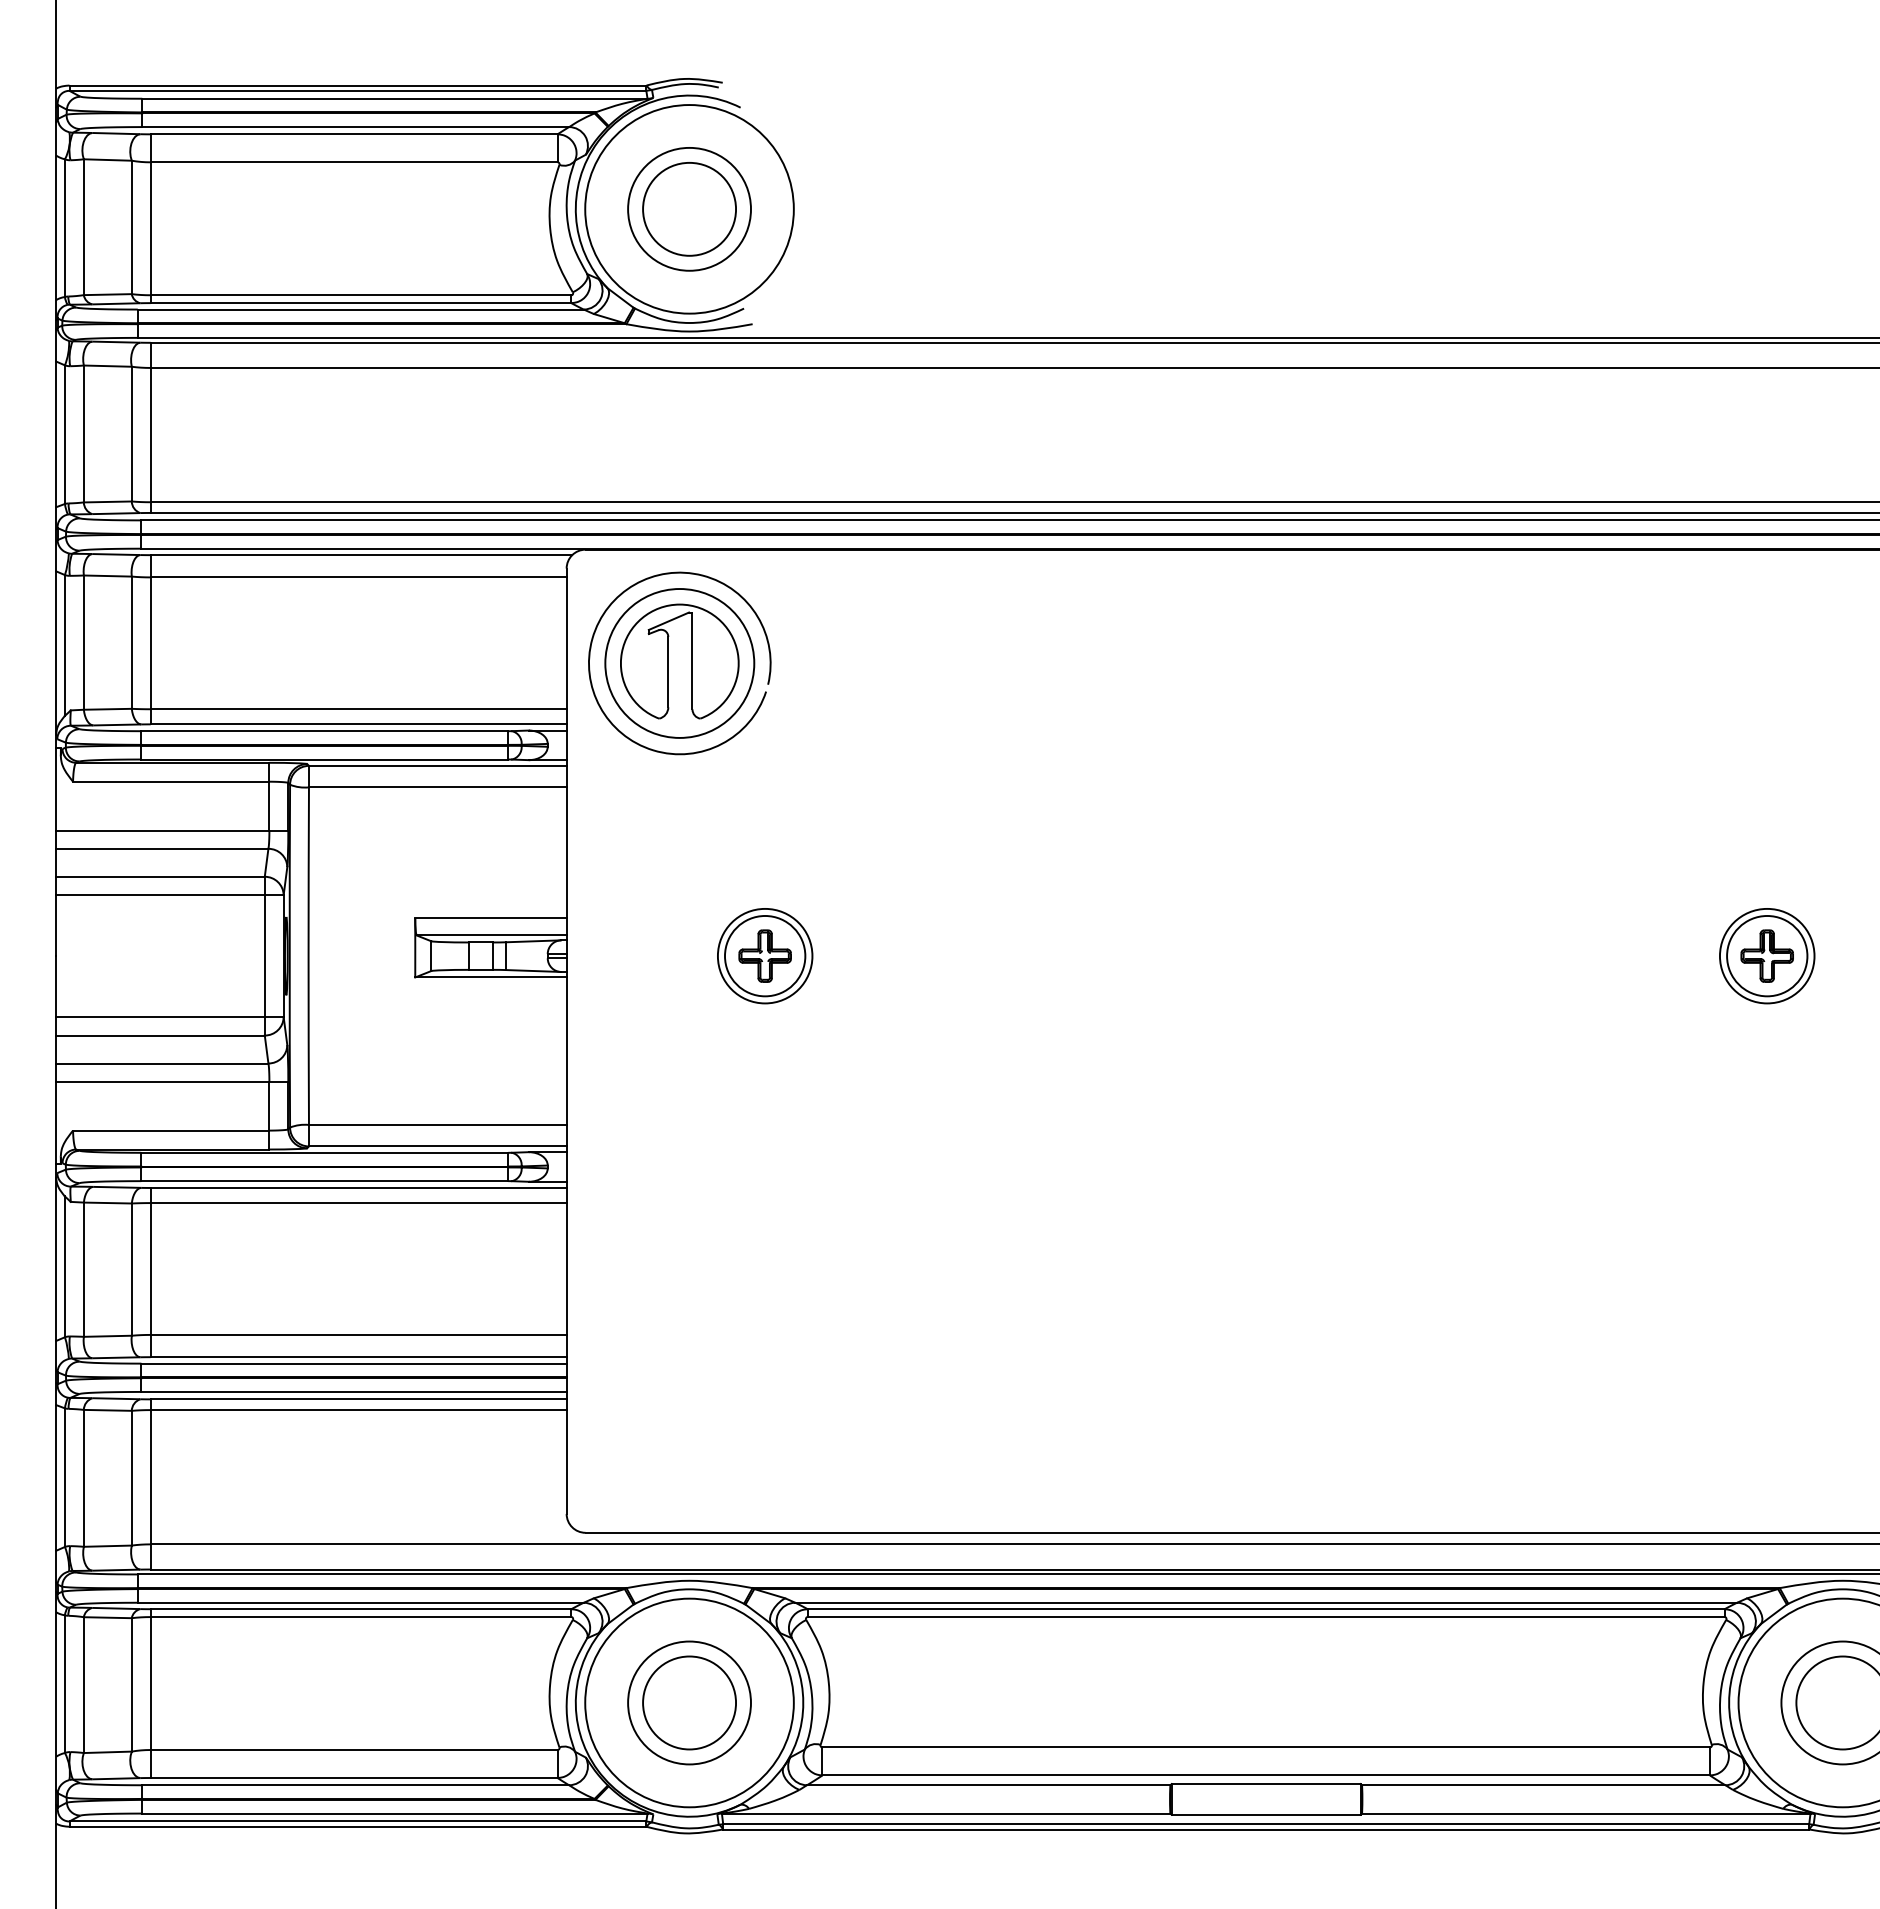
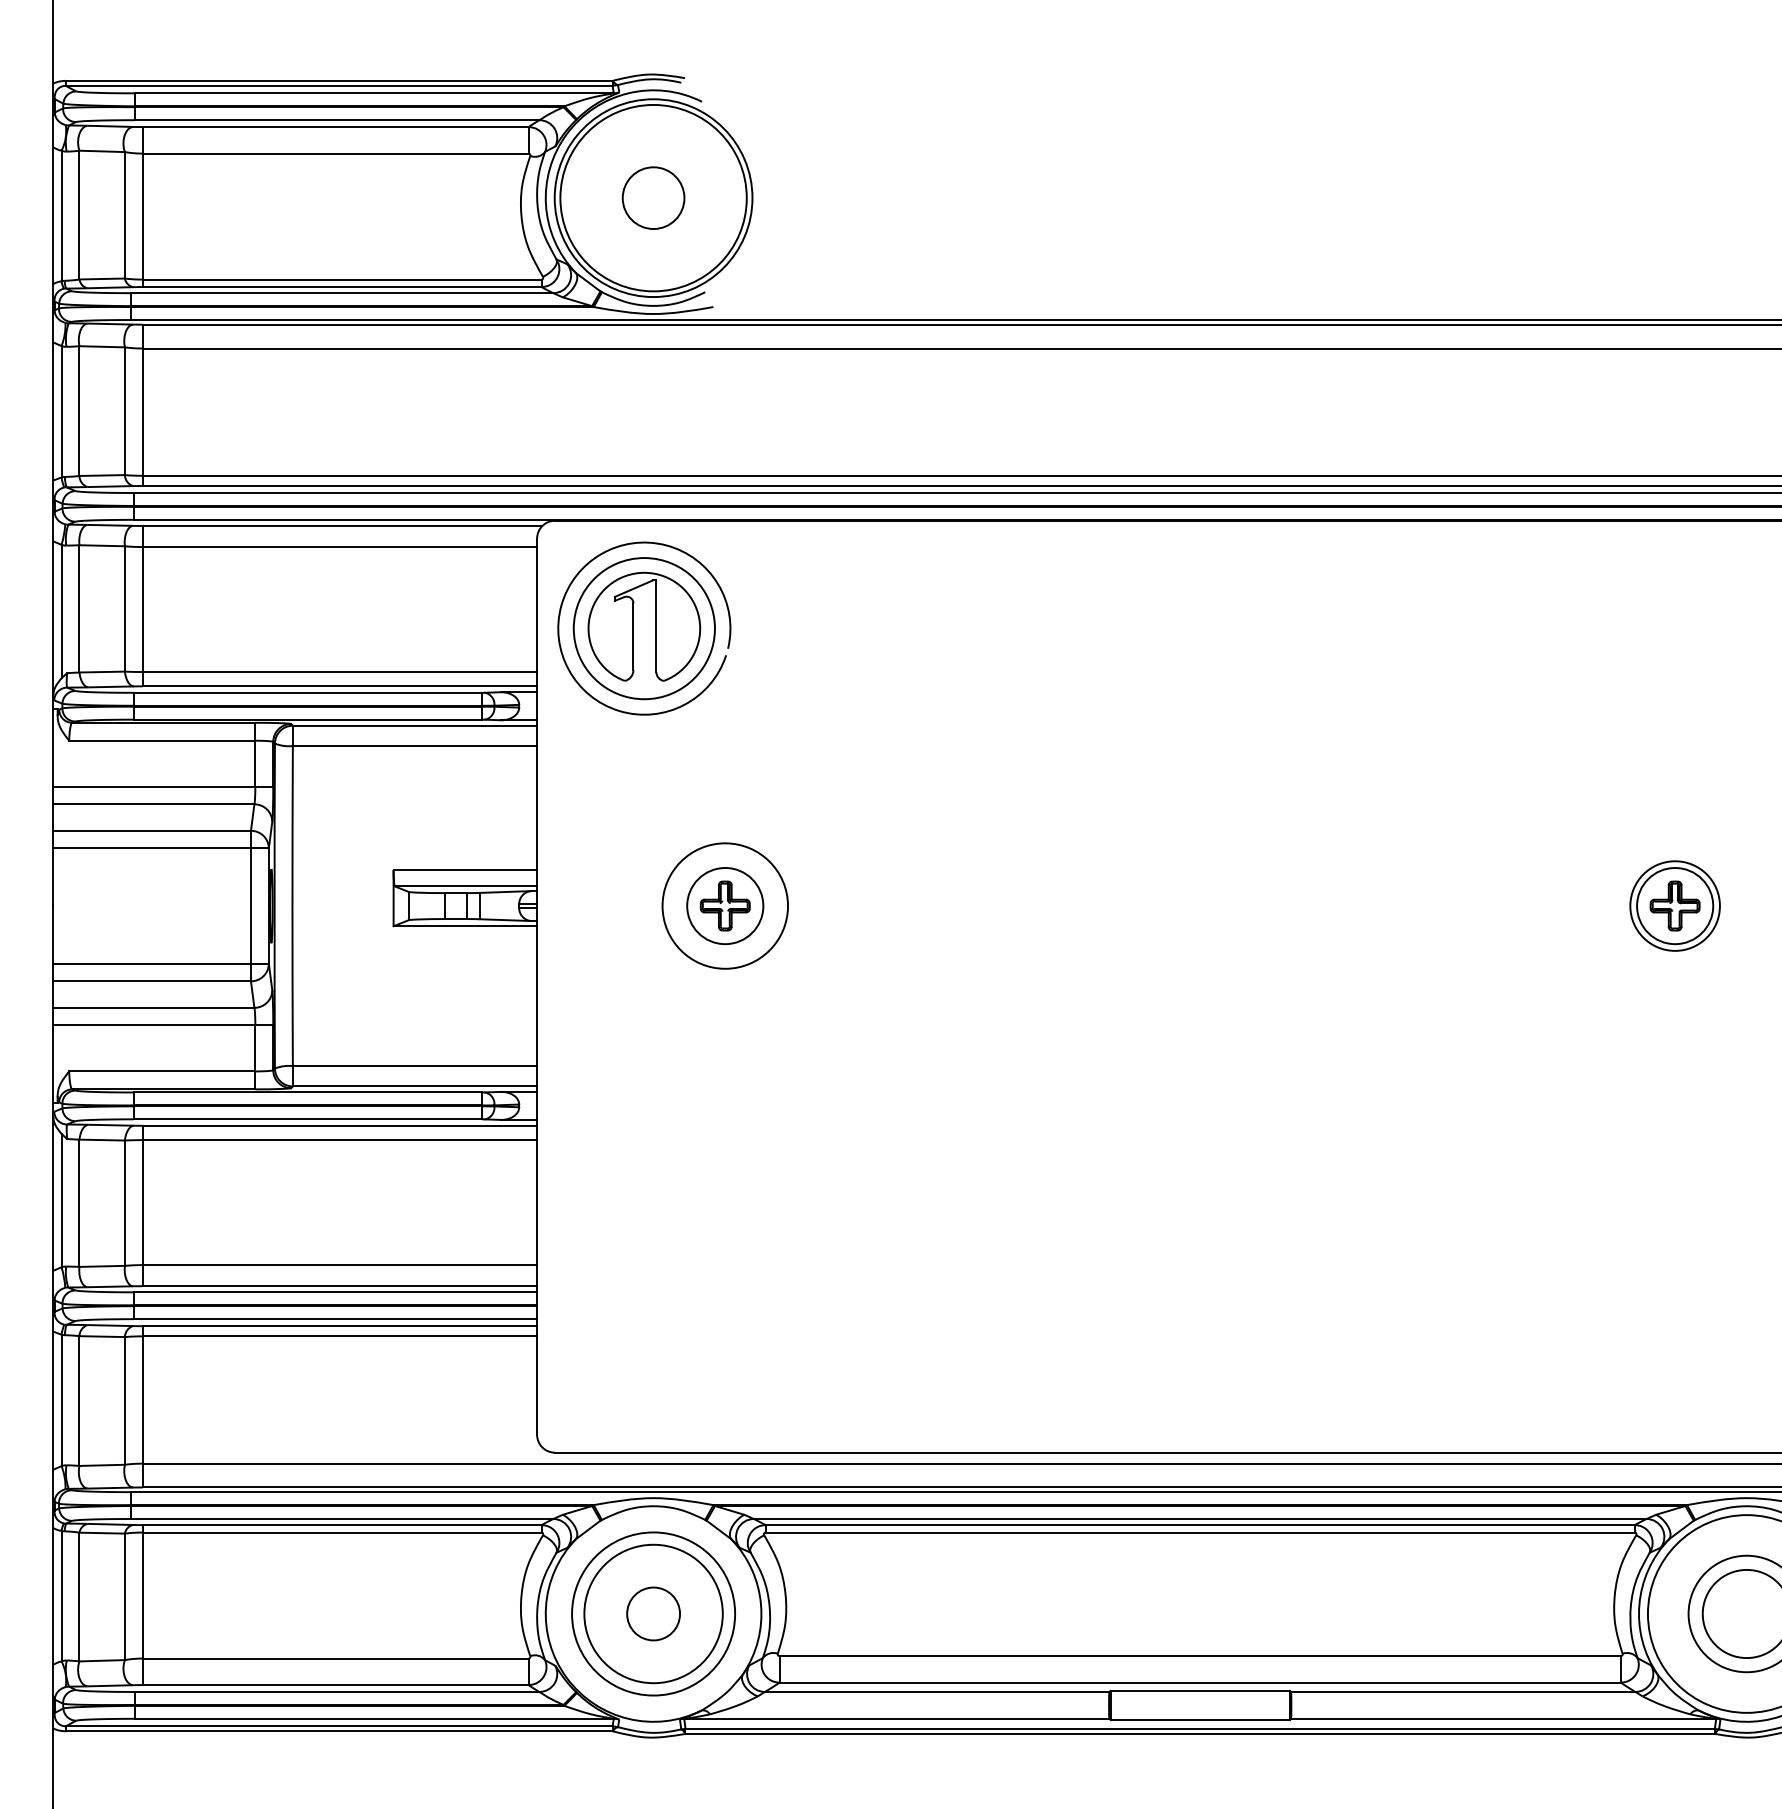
circle: (689, 208) -> (653, 197), size x0.7
circle: (689, 208) -> (653, 197), size x1.6
circle: (764, 955) -> (724, 905), size x1.4
circle: (689, 1702) -> (653, 1613), size x0.6
circle: (689, 1702) -> (653, 1613), size x0.7
circle: (689, 1702) -> (653, 1613), size x1.4

